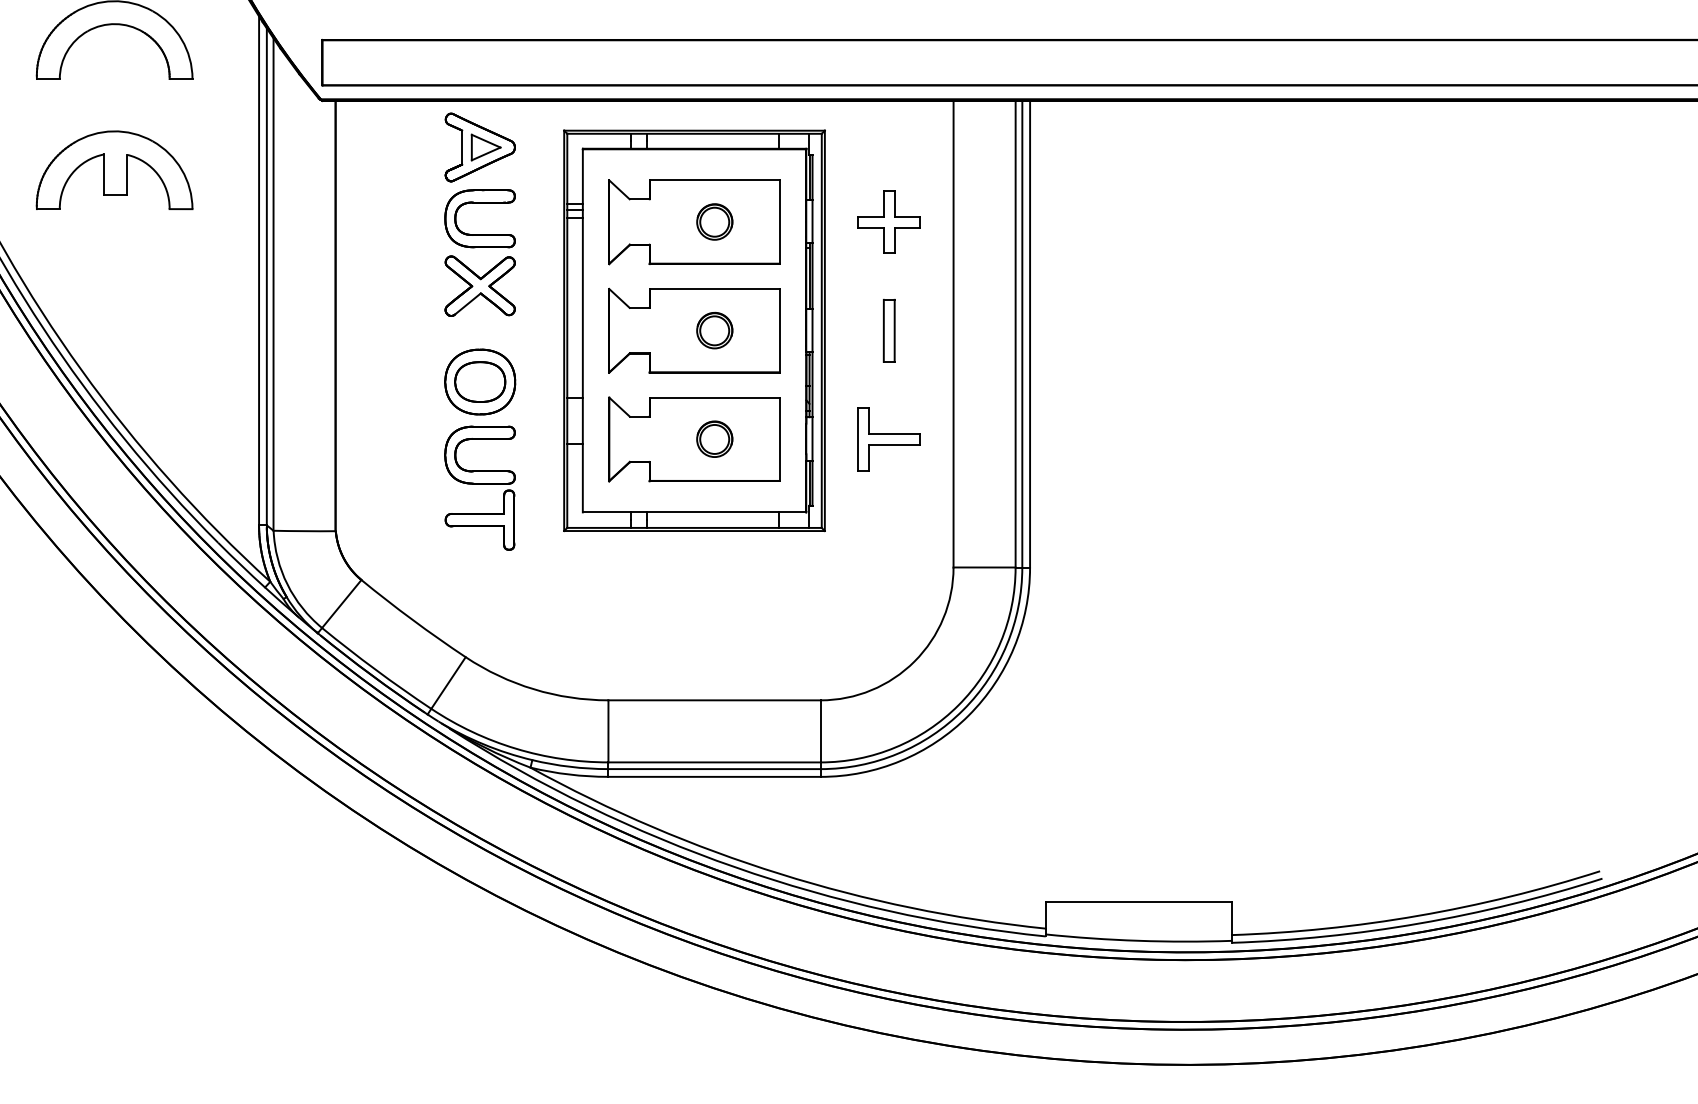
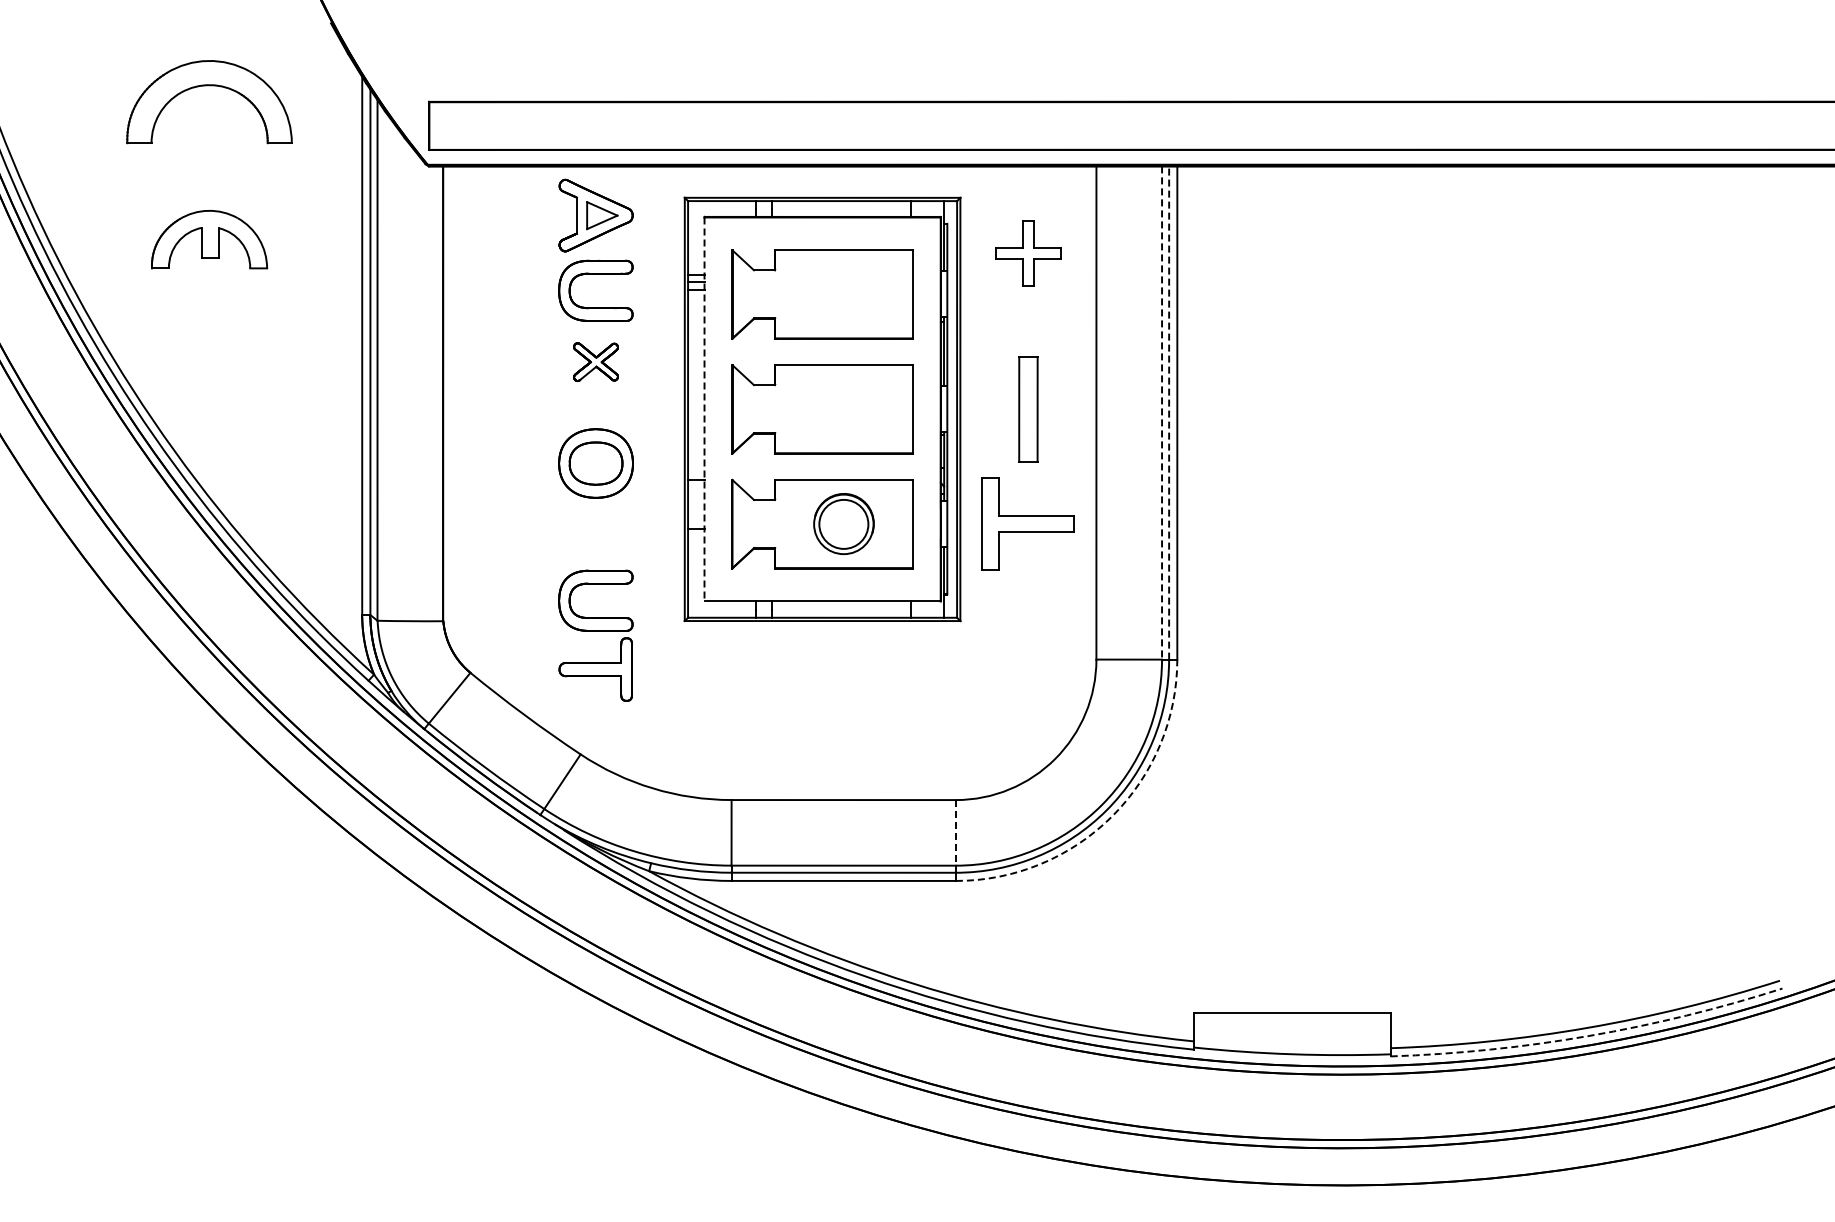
part: (114, 170) -> (209, 239), size x0.7
part: (714, 222) -> (843, 294), removed
part: (889, 222) -> (1028, 253), moved
part: (479, 285) -> (595, 361), size x0.6
part: (714, 329) -> (843, 408), removed
line: (582, 330) -> (704, 409), solid -> dashed
part: (889, 330) -> (1028, 409), size x1.6
line: (1016, 334) -> (1162, 413), solid -> dashed
line: (1022, 334) -> (1169, 413), solid -> dashed
part: (714, 438) -> (843, 523), size x1.6
part: (889, 438) -> (1028, 523), size x1.4
part: (479, 487) -> (595, 635), moved
arc: (968, 715) -> (1112, 816), solid -> dashed
line: (820, 731) -> (955, 832), solid -> dashed
arc: (1419, 924) -> (1588, 1036), solid -> dashed

